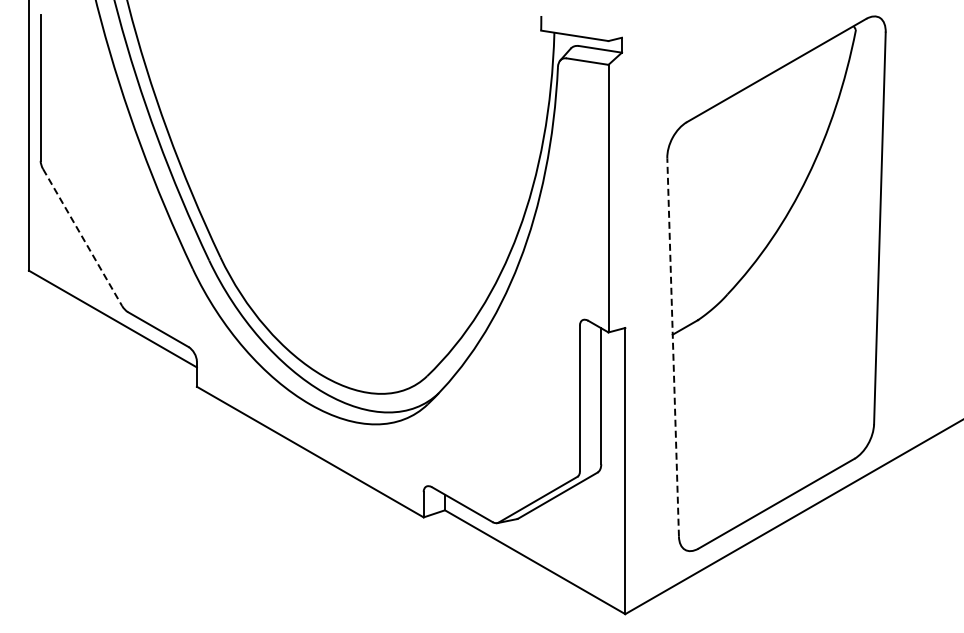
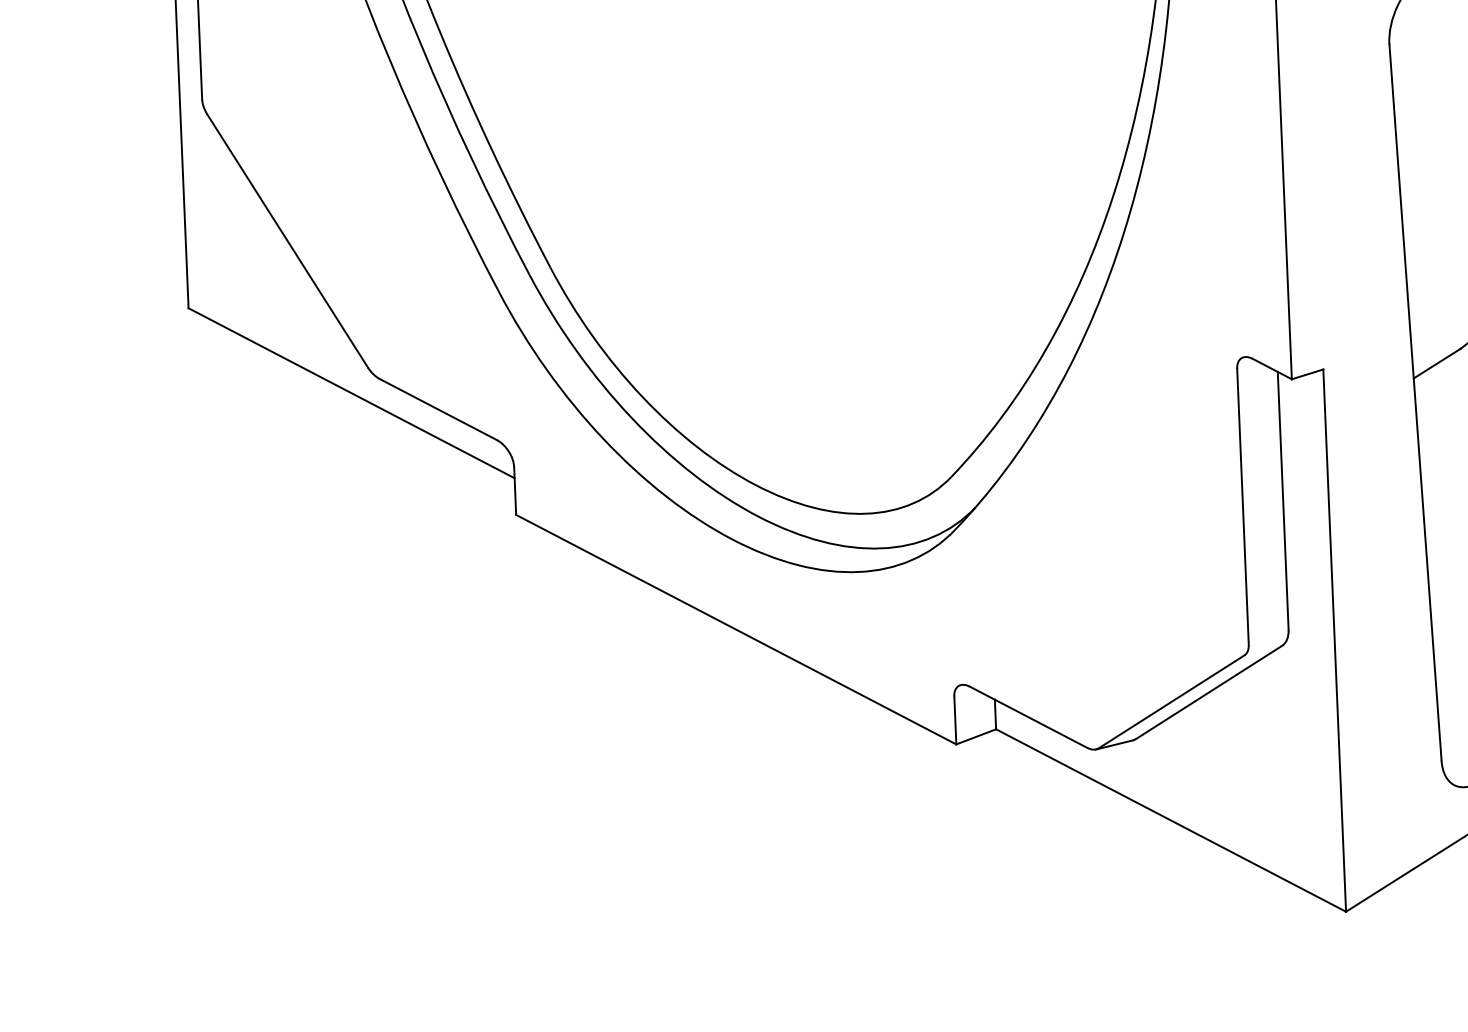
line: (82, 237) -> (287, 241), dashed -> solid
line: (673, 347) -> (1416, 402), dashed -> solid

